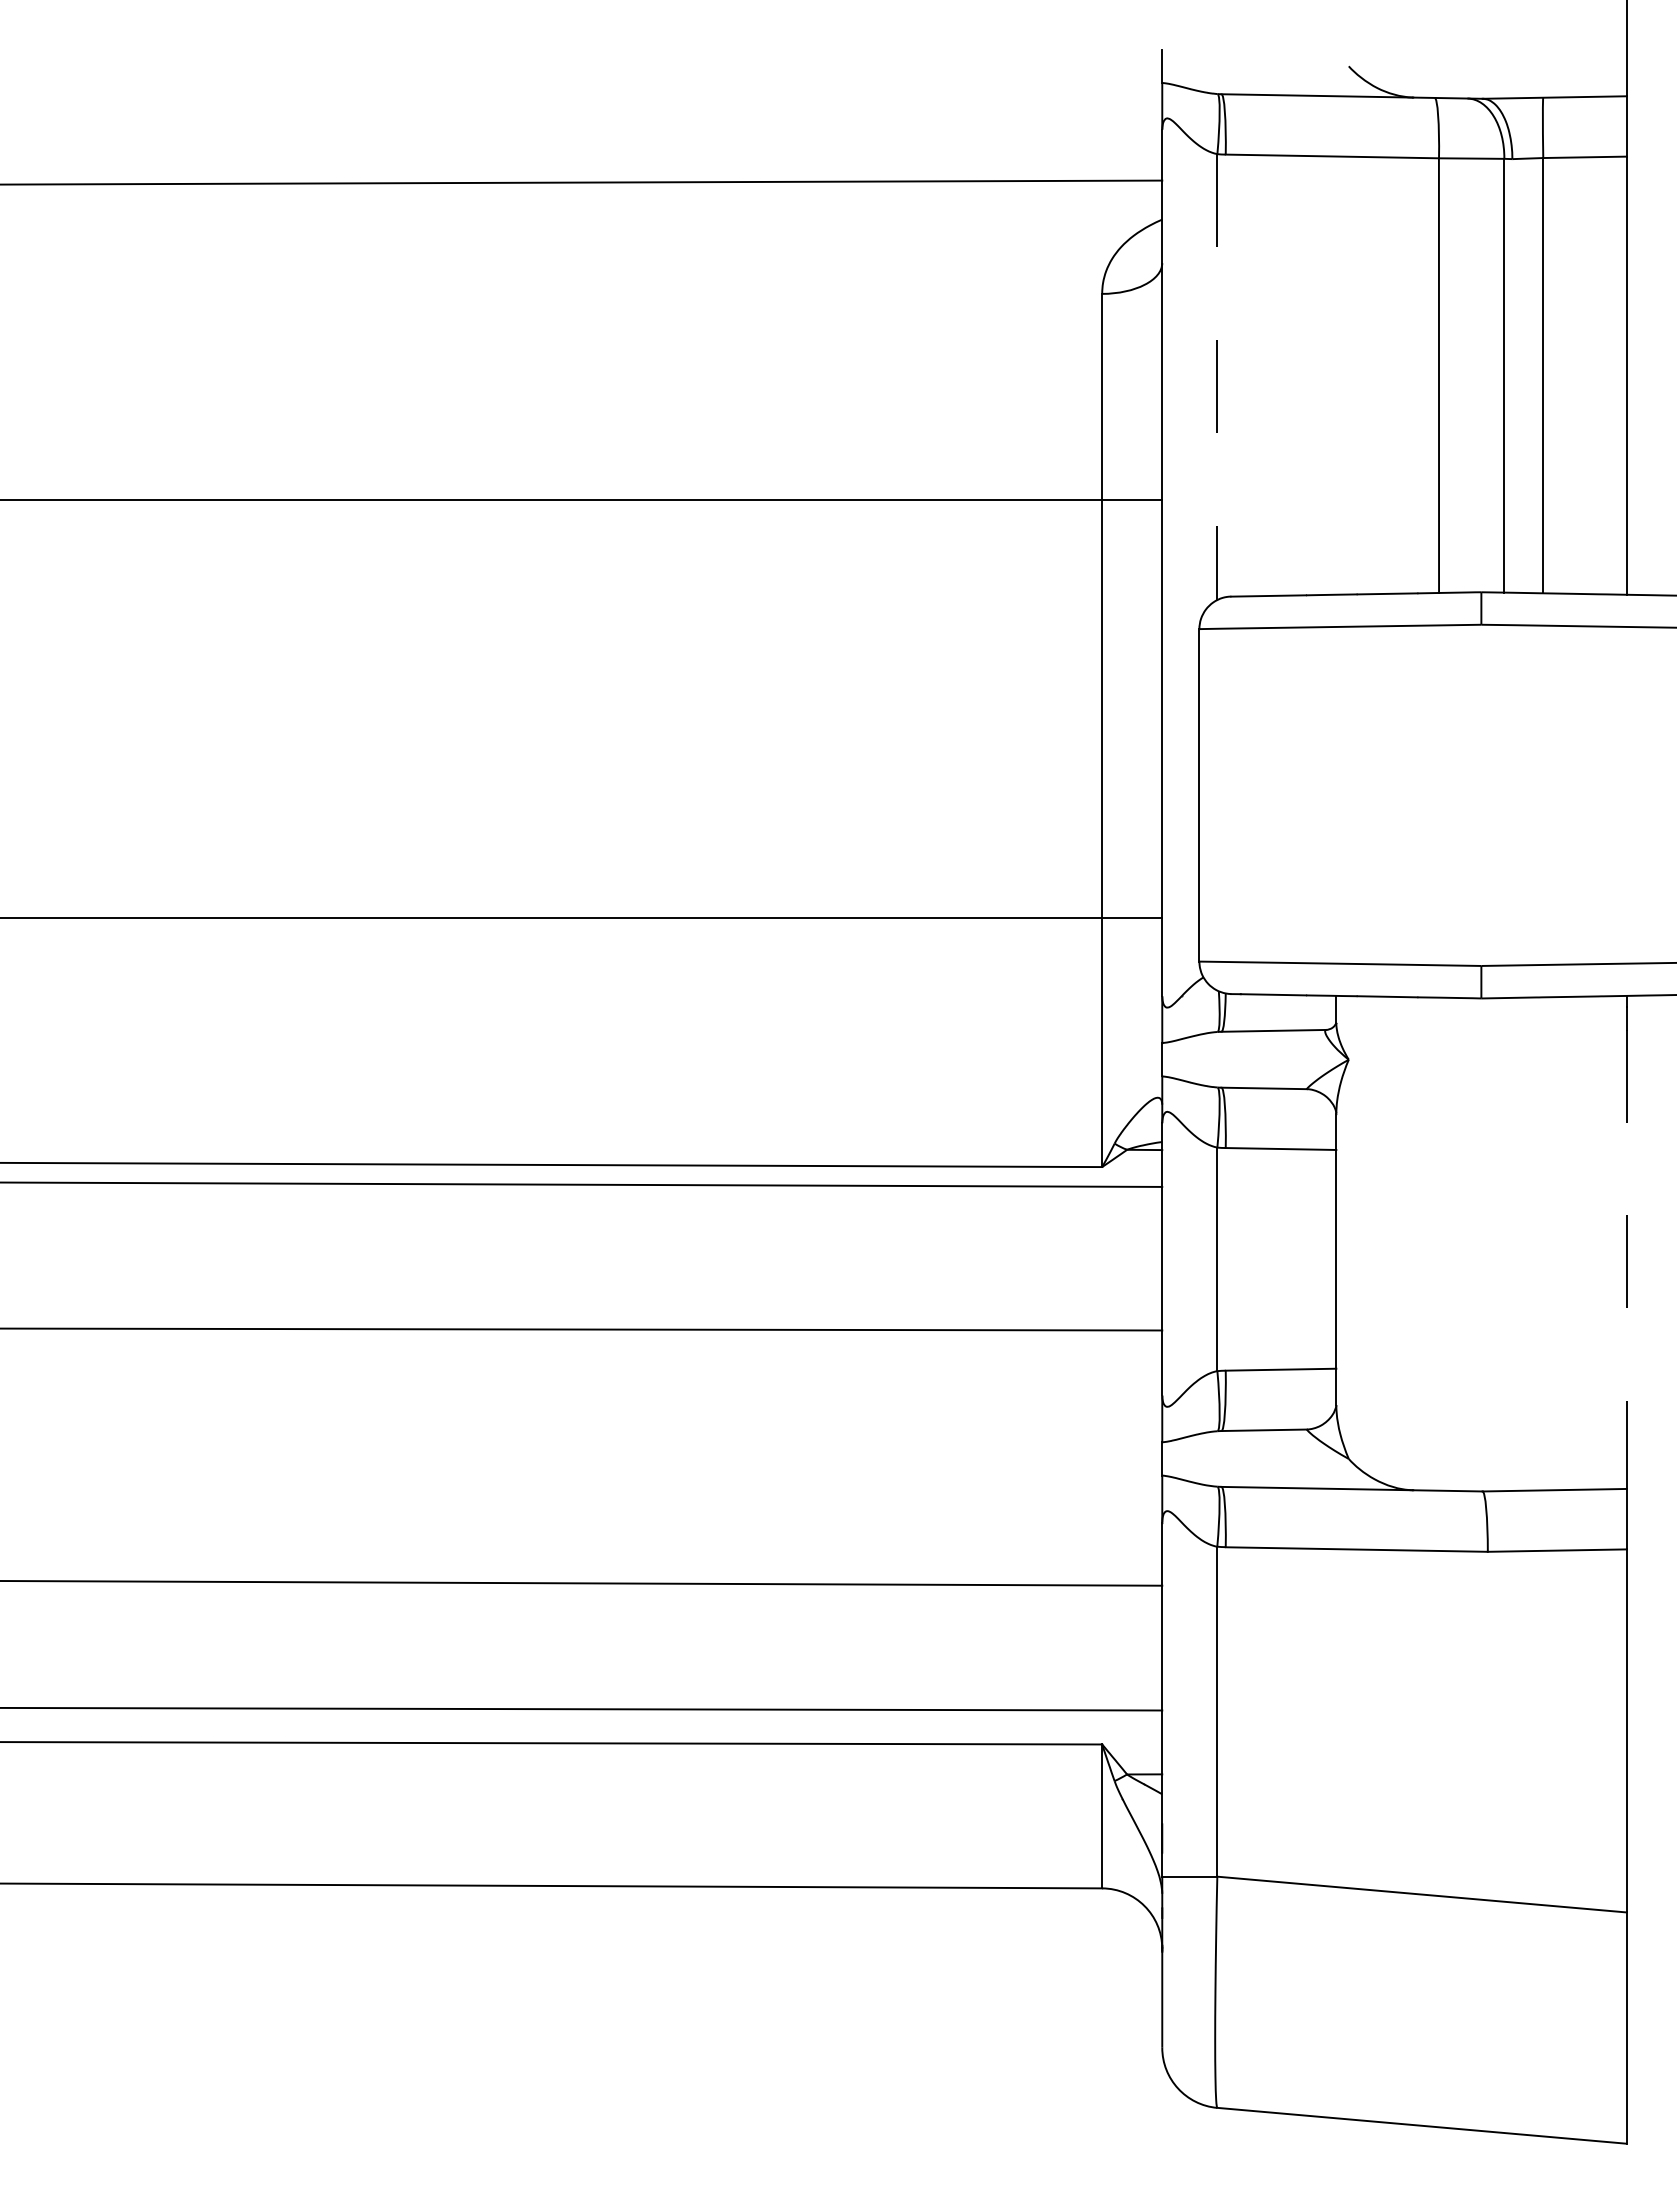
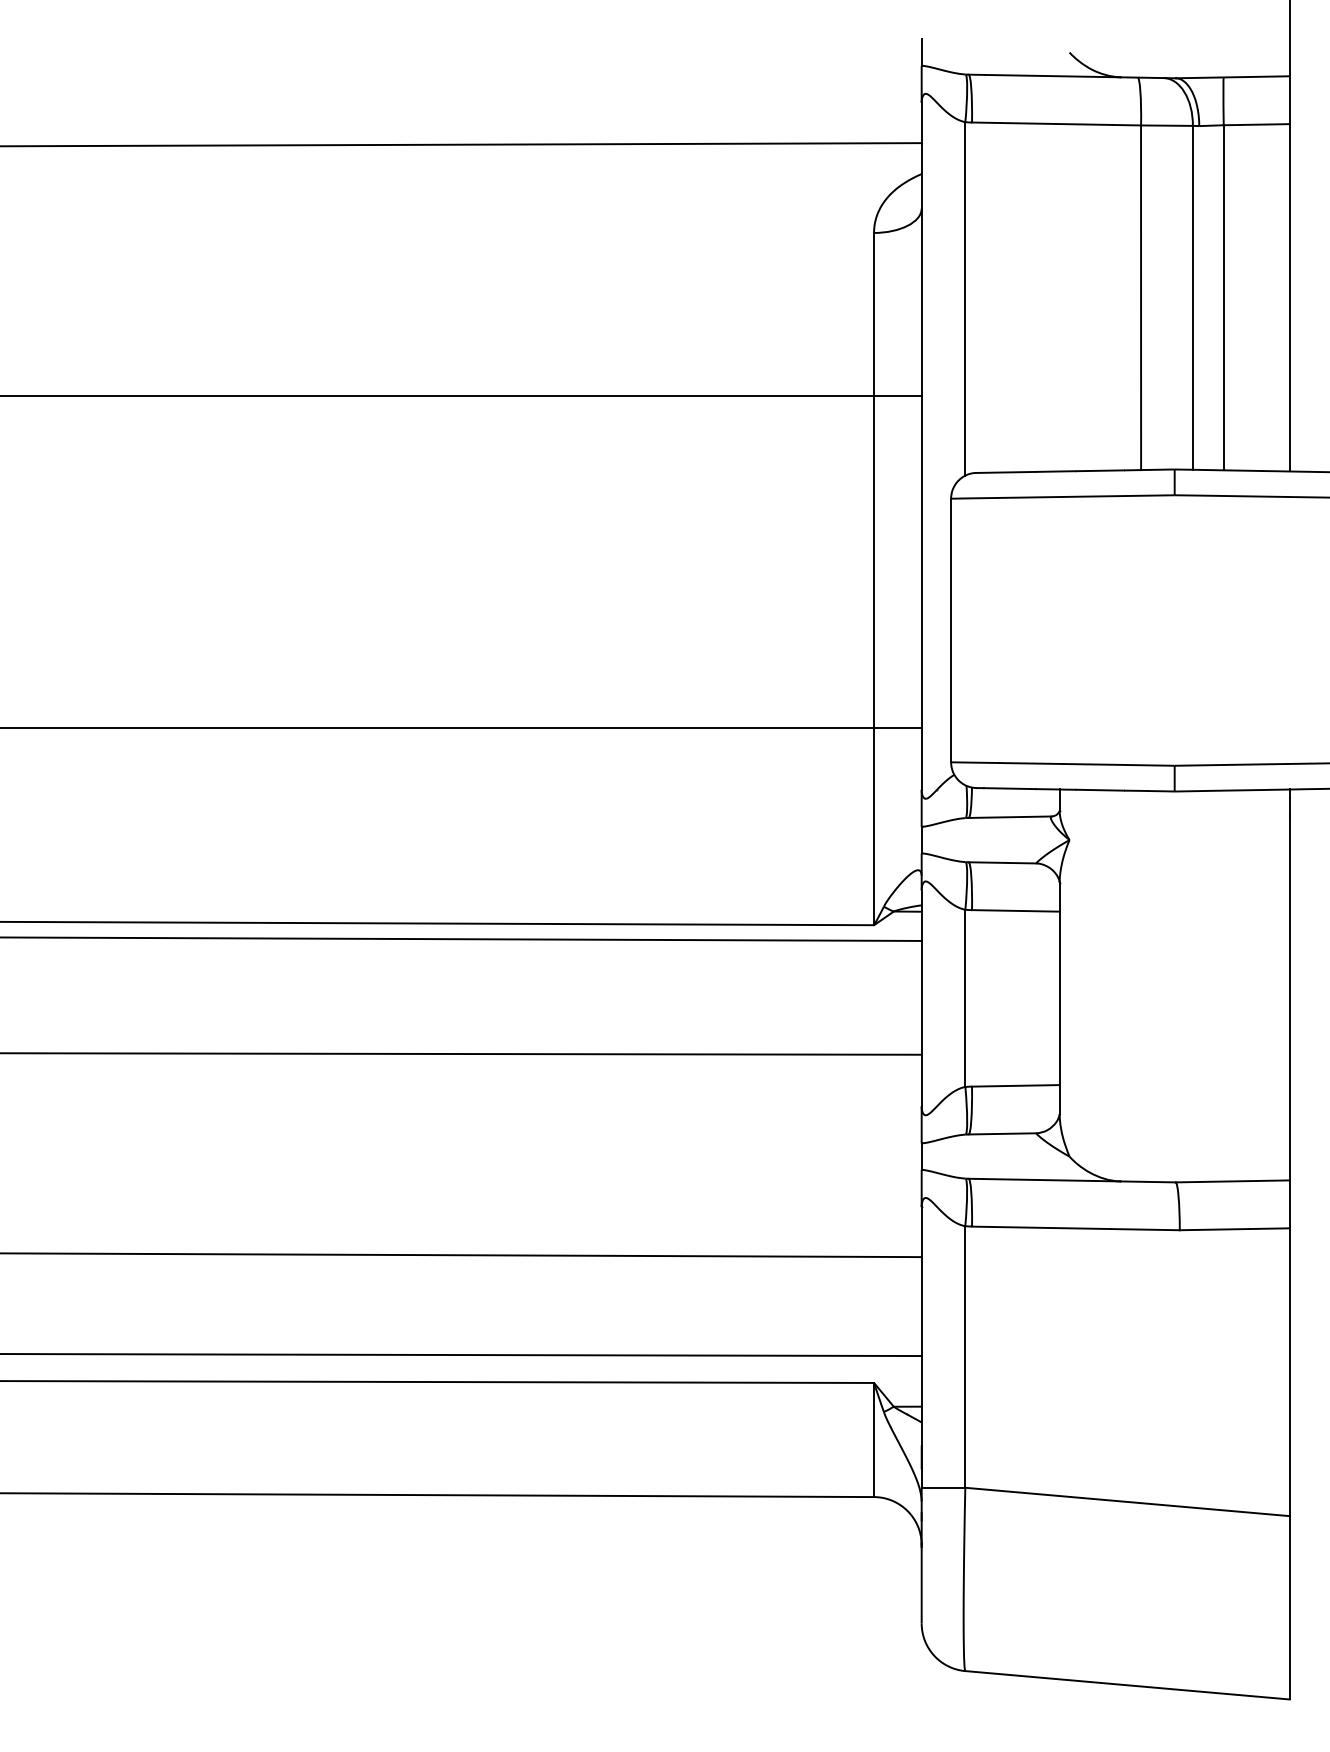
line: (1217, 377) -> (965, 299), dashed -> solid
line: (1626, 1259) -> (1289, 998), dashed -> solid

